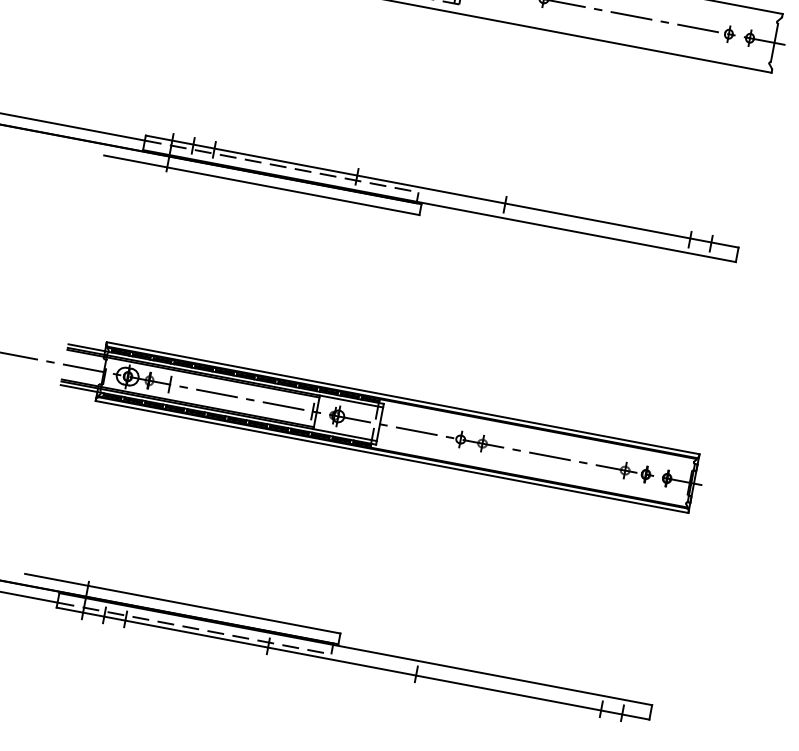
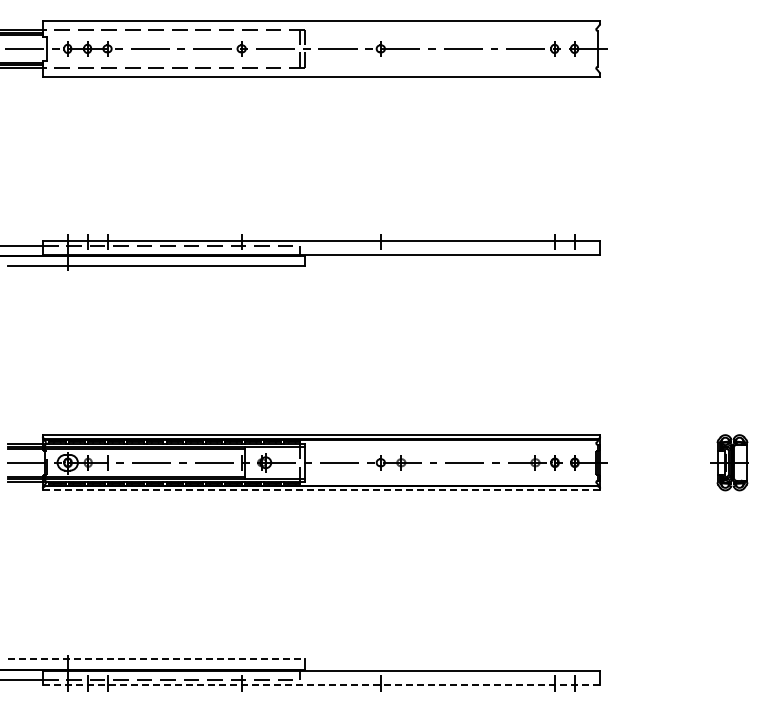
line: (392, 457) -> (321, 490), solid -> dashed
line: (183, 603) -> (157, 659), solid -> dashed
line: (353, 663) -> (321, 684), solid -> dashed

